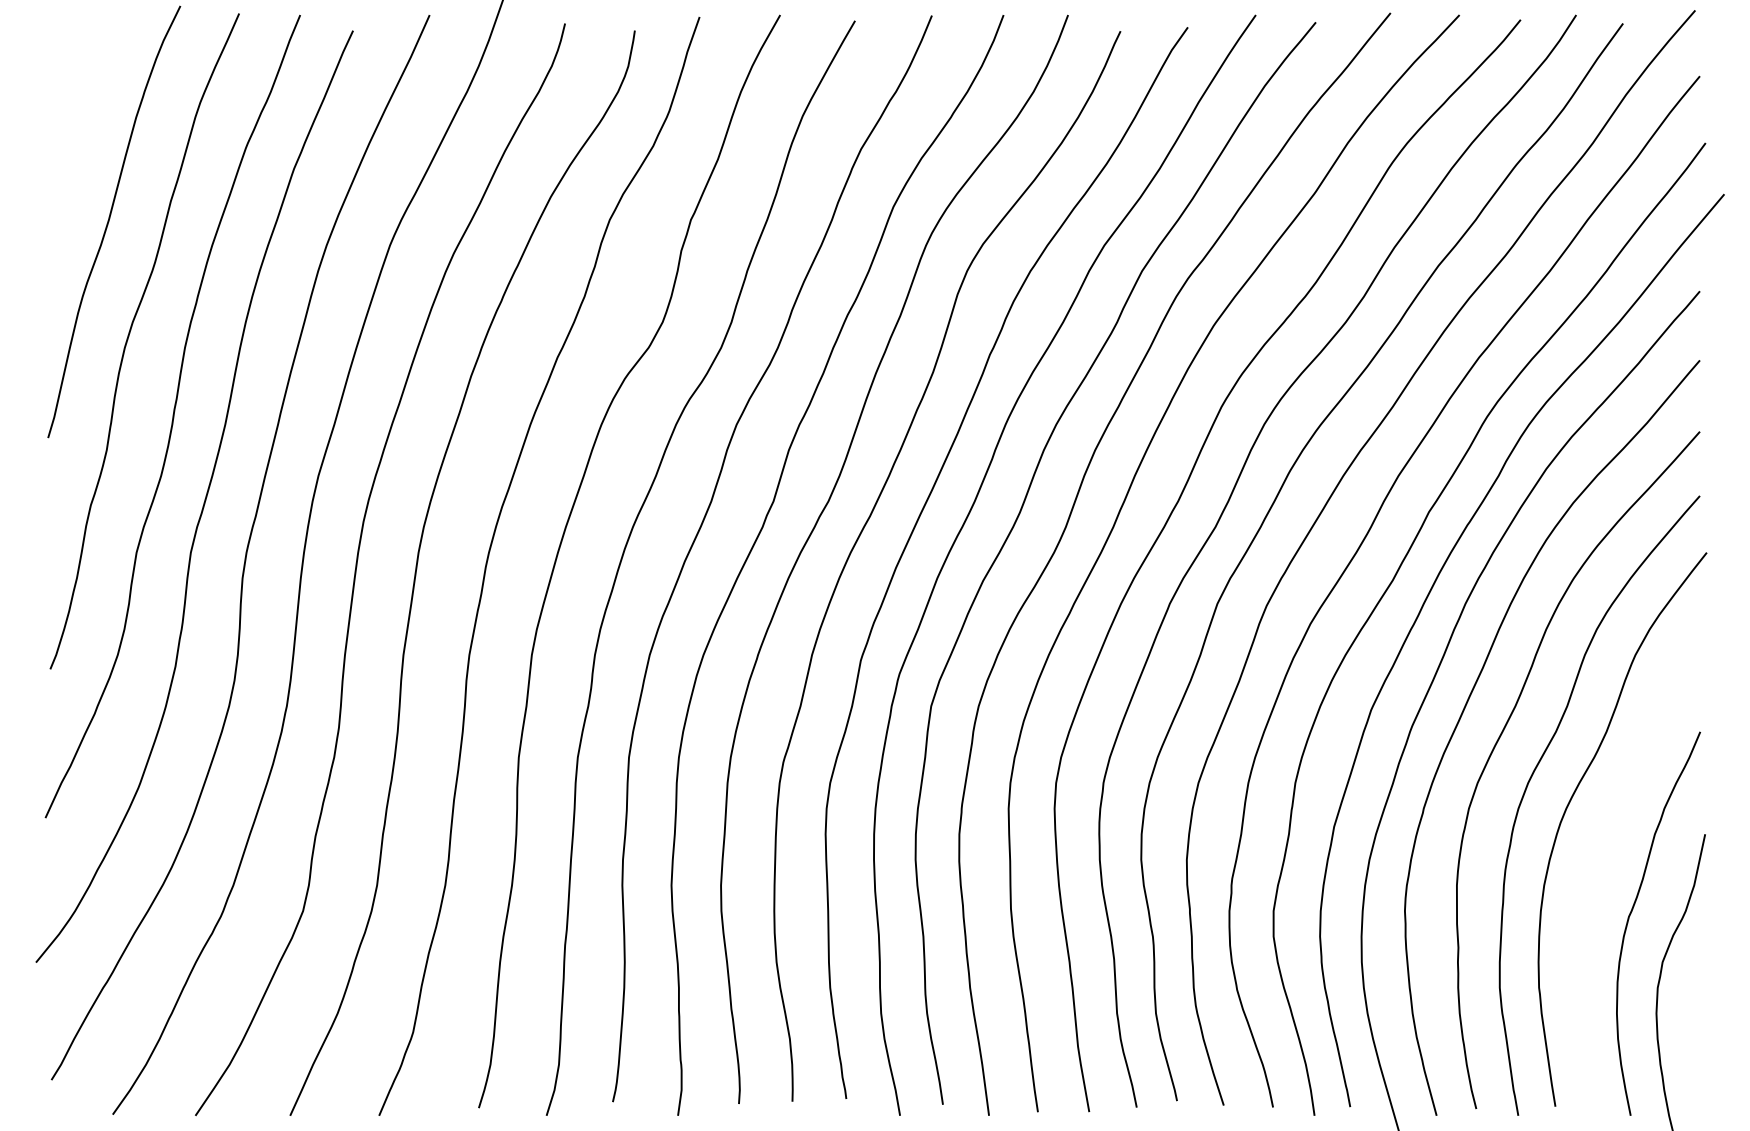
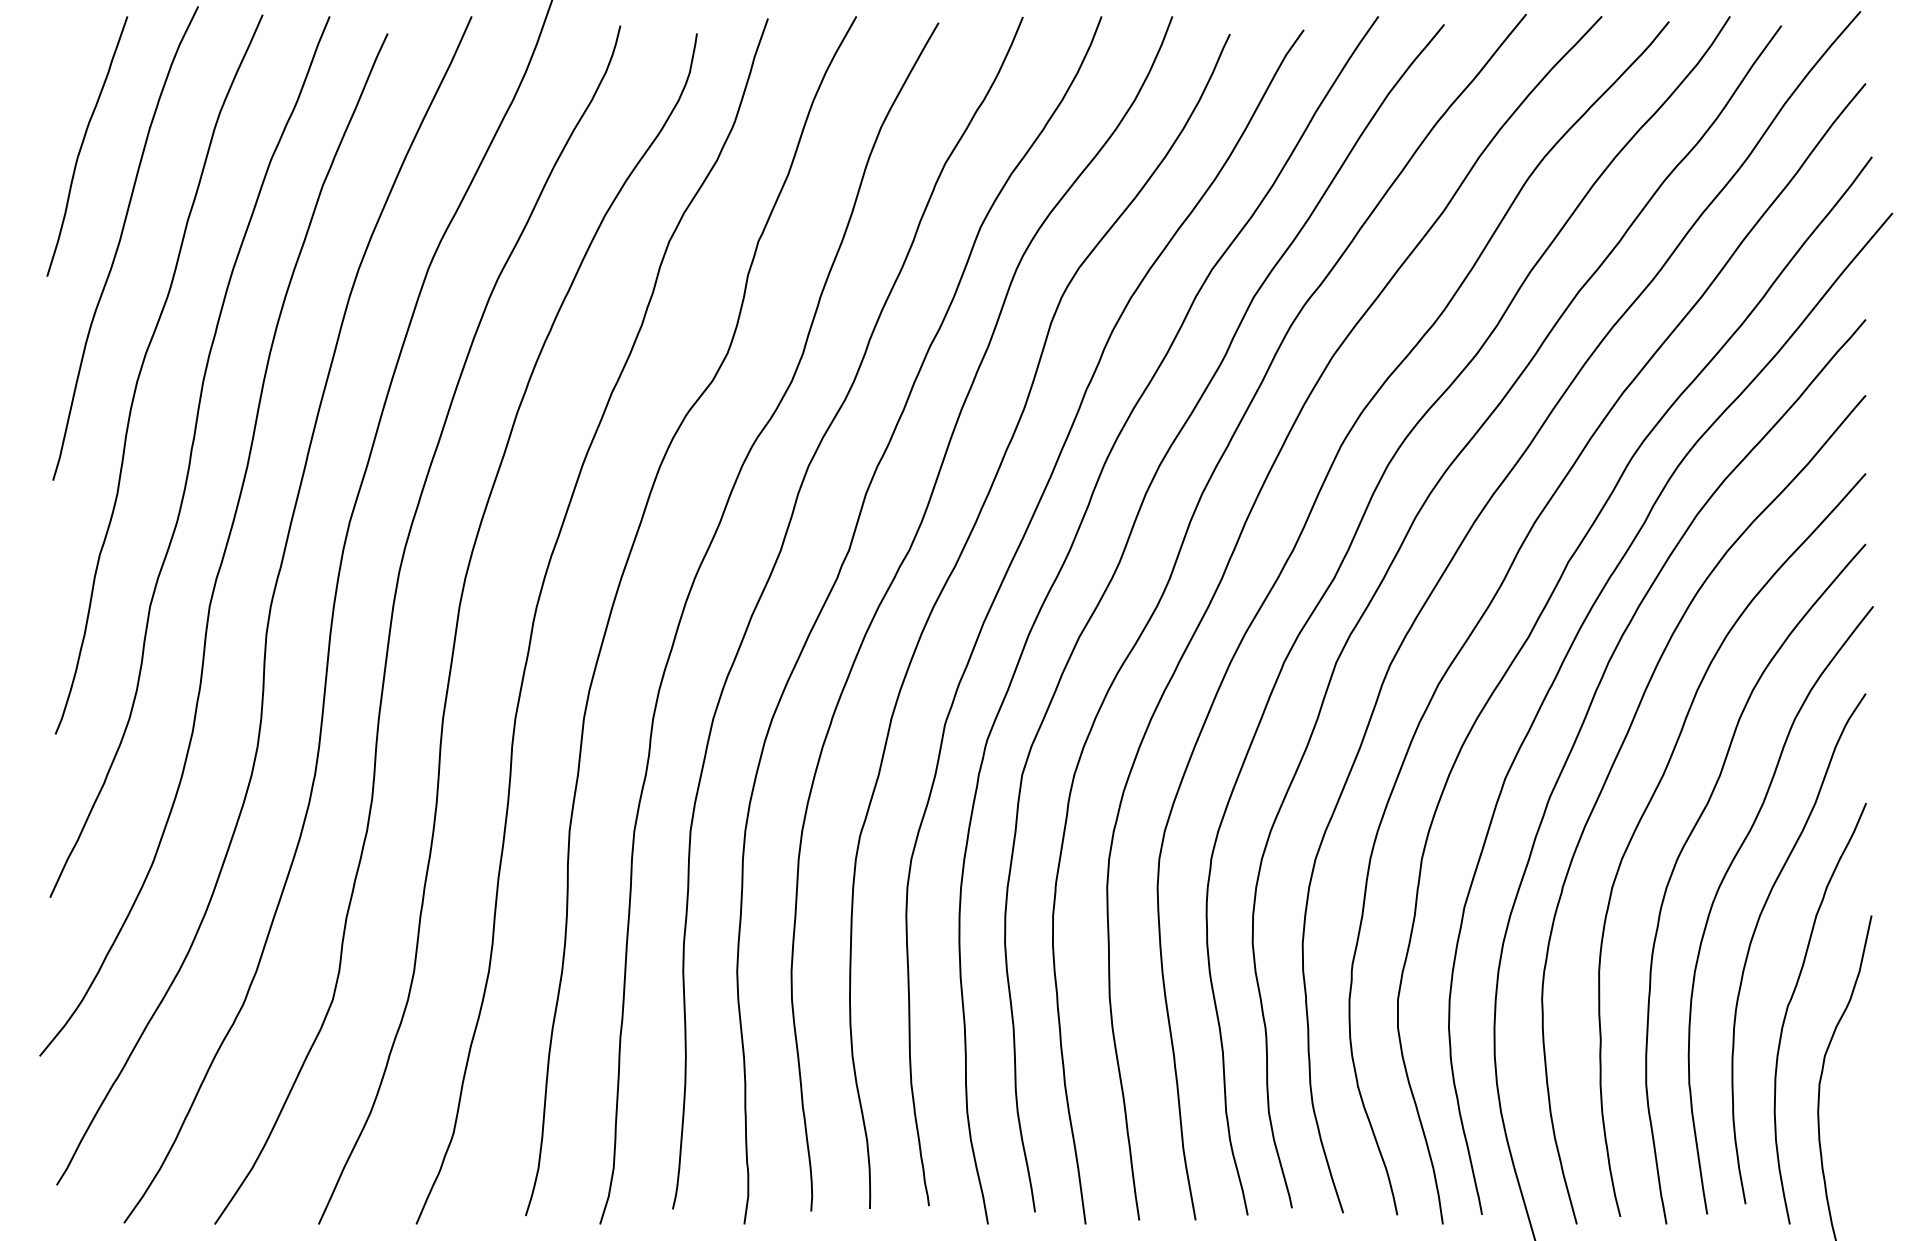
curve: (75, 130) -> (83, 143), added
curve: (1599, 849) -> (1755, 932), added

